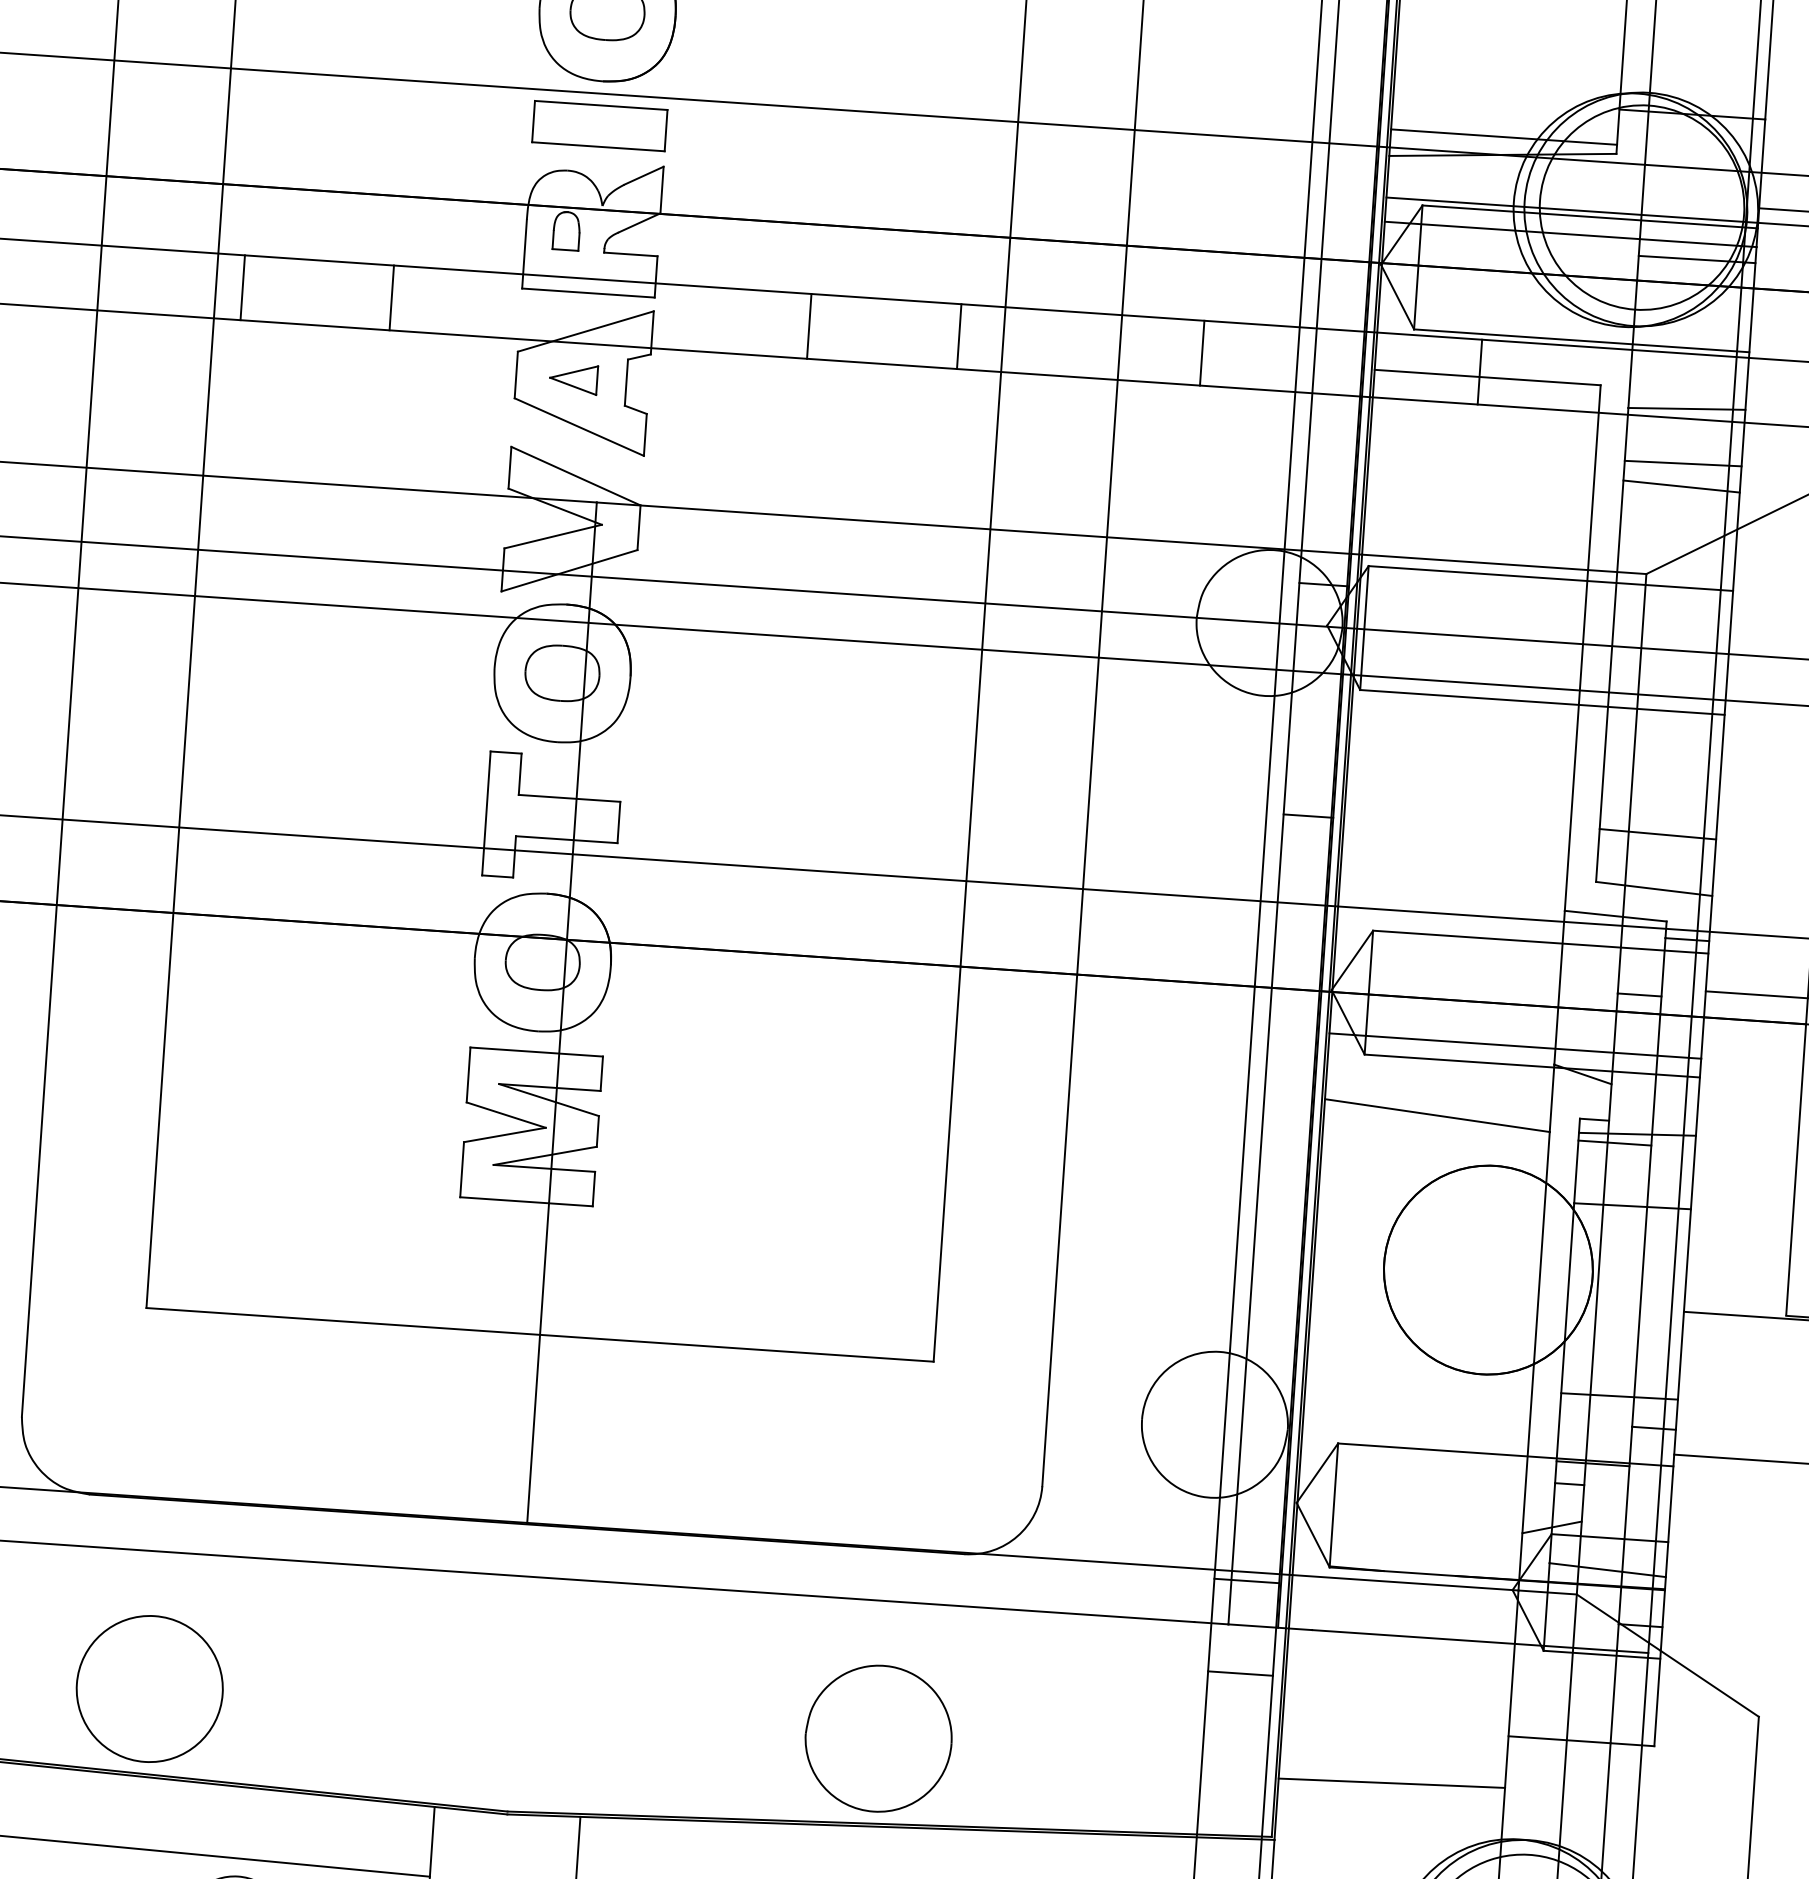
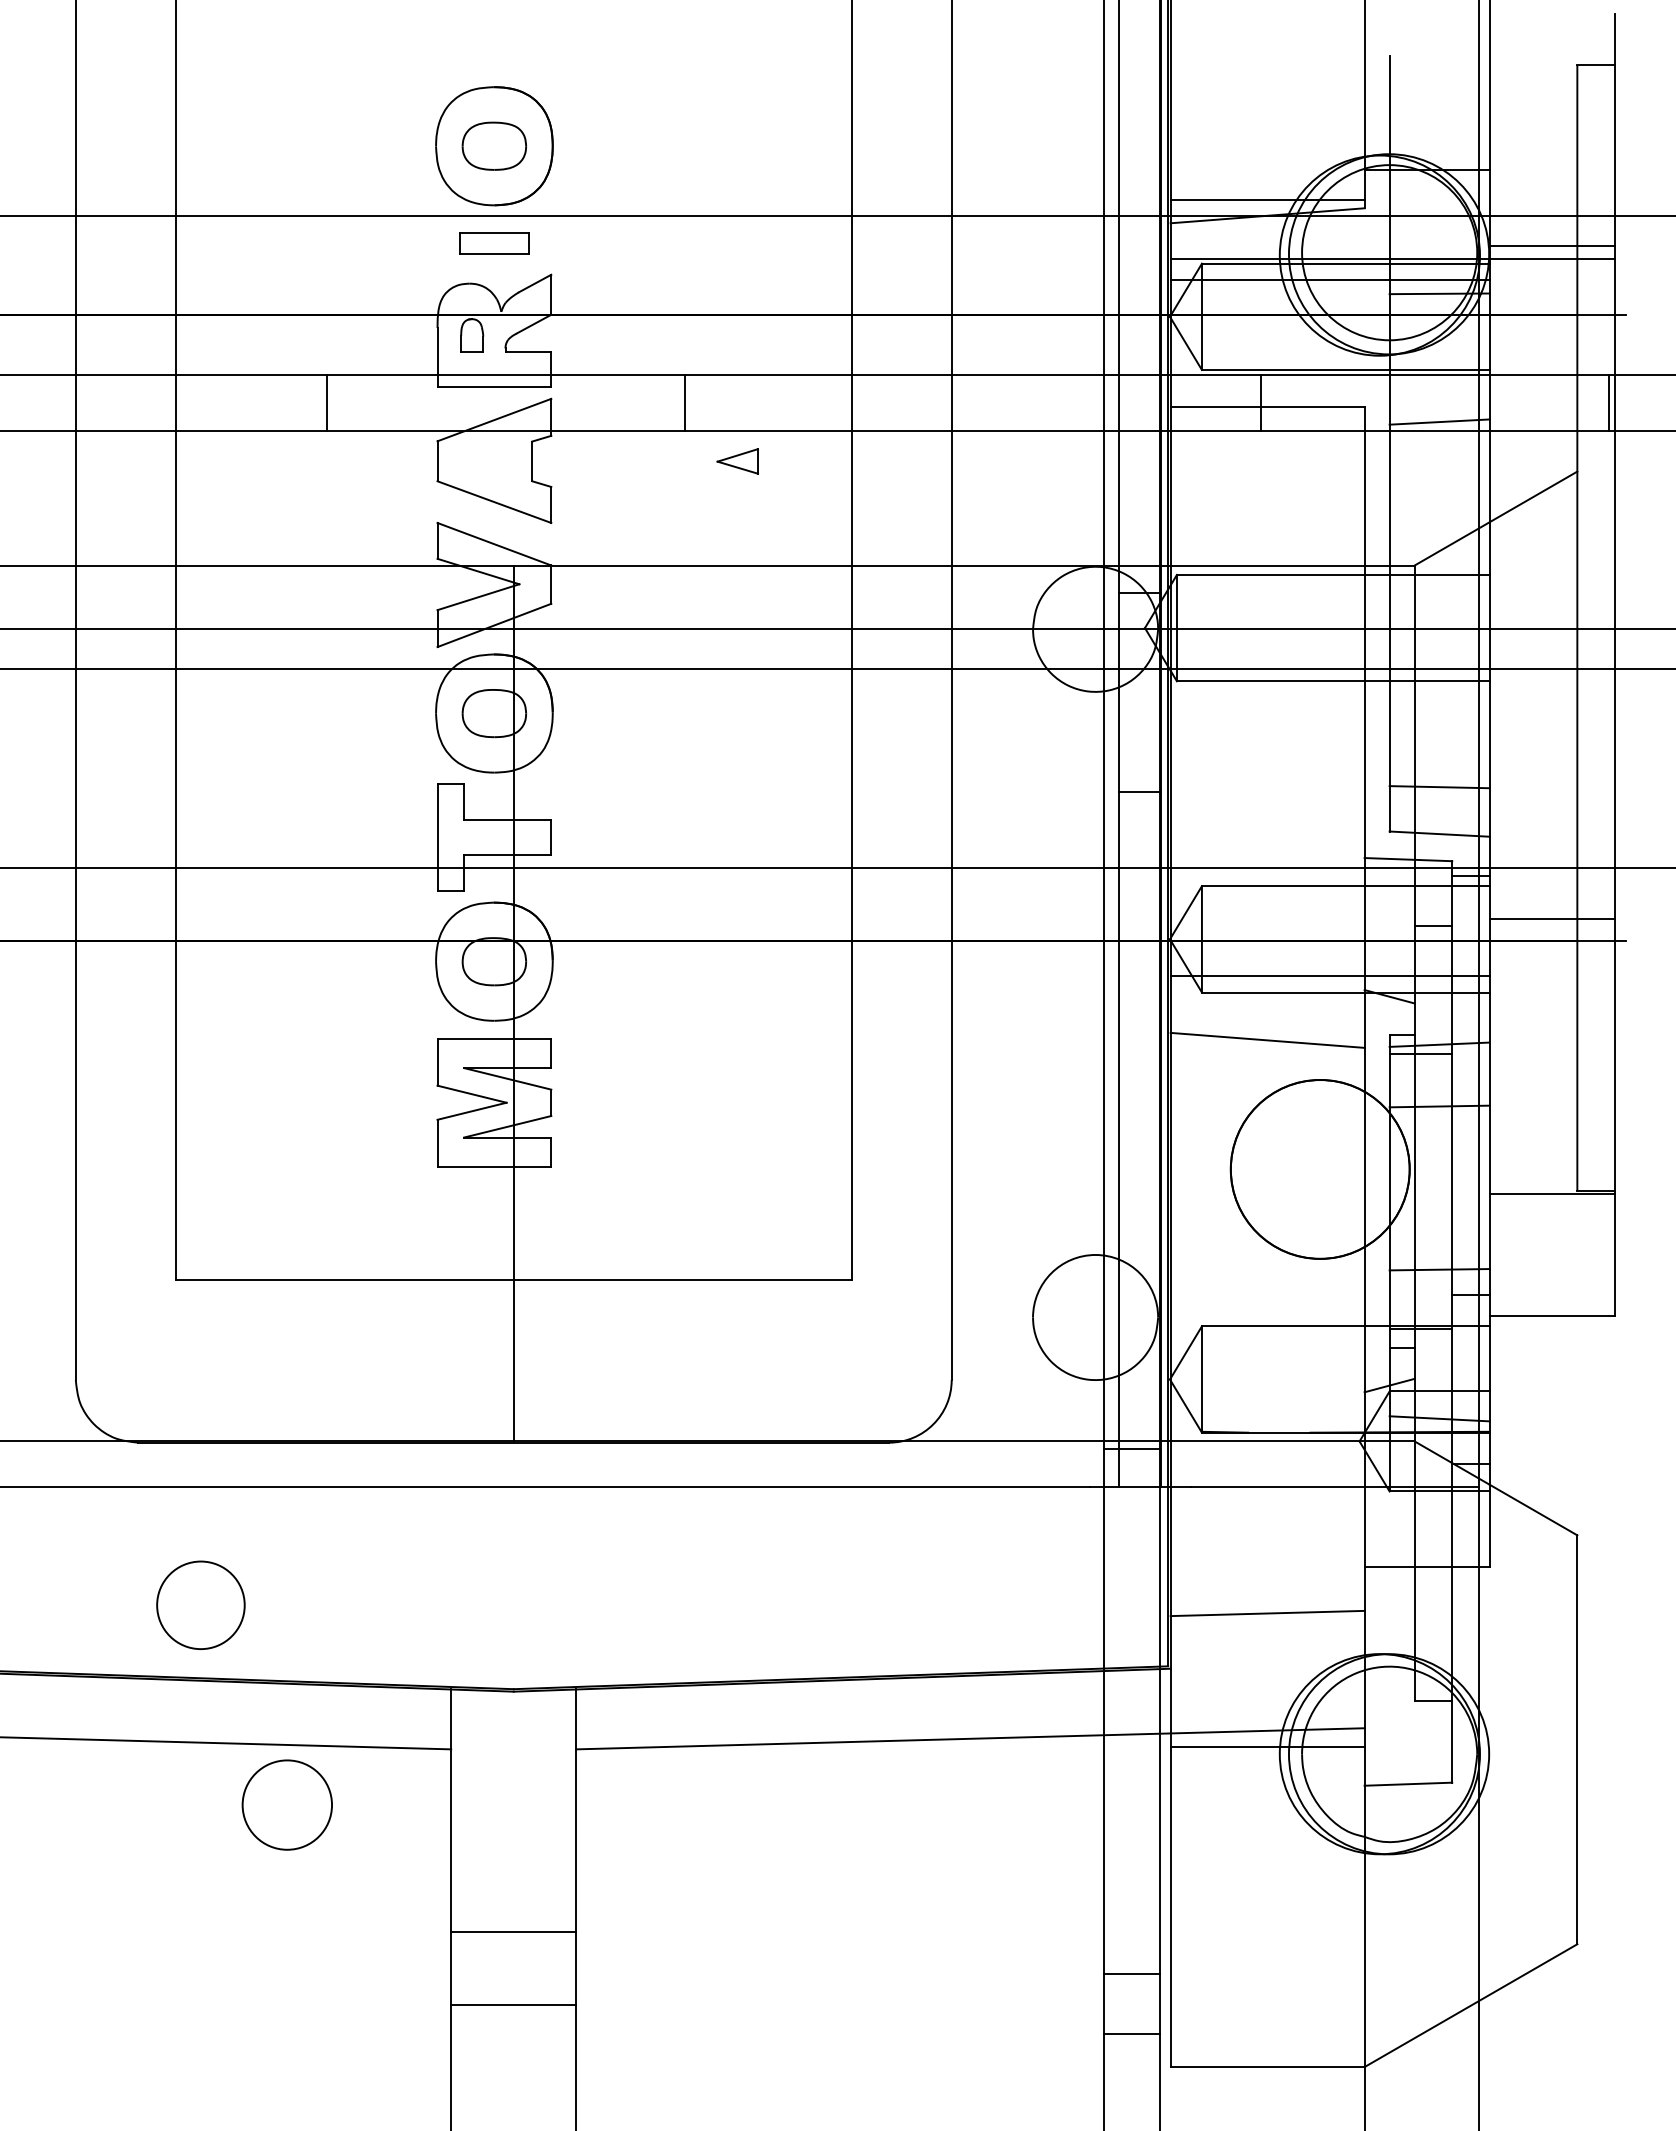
part: (599, 125) -> (494, 243), size x0.6
line: (242, 287) -> (198, 402), removed
line: (958, 336) -> (813, 402), removed
line: (1202, 352) -> (1022, 402), removed
part: (573, 379) -> (737, 461), moved
line: (1683, 462) -> (1439, 468), removed
line: (1681, 486) -> (1439, 488), removed
line: (1239, 1673) -> (1131, 1528), removed
circle: (149, 1688) -> (200, 1604), size x0.7
part: (878, 1737) -> (826, 1604), removed

